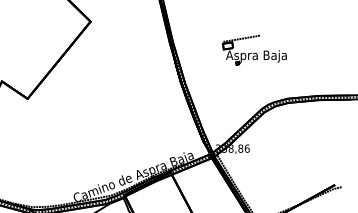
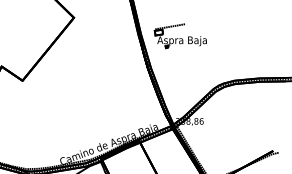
part: (253, 50) -> (179, 36), moved

